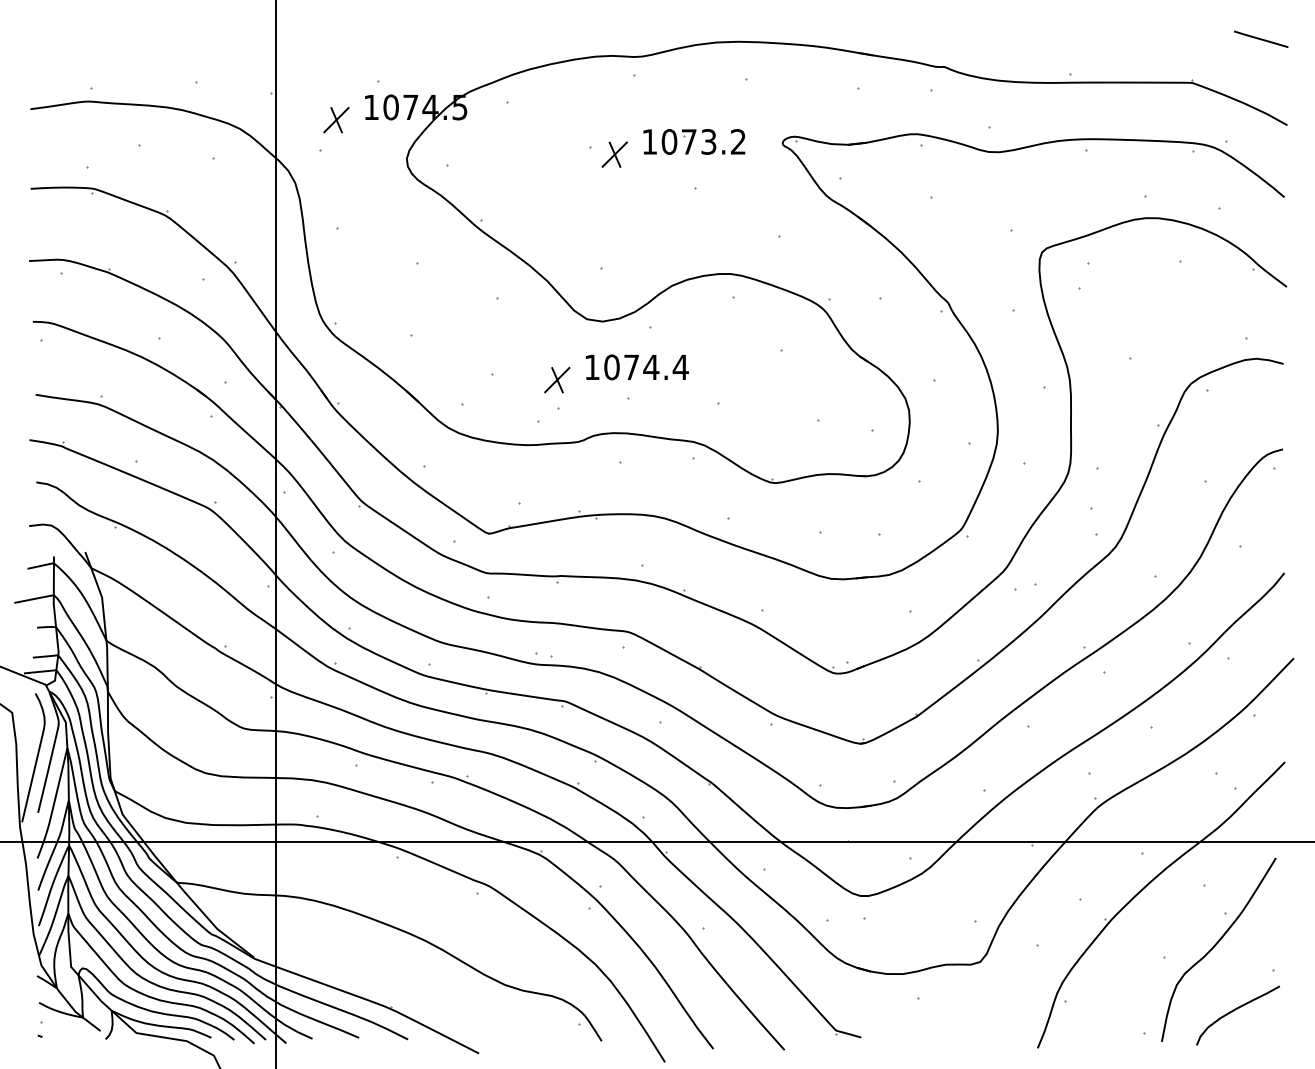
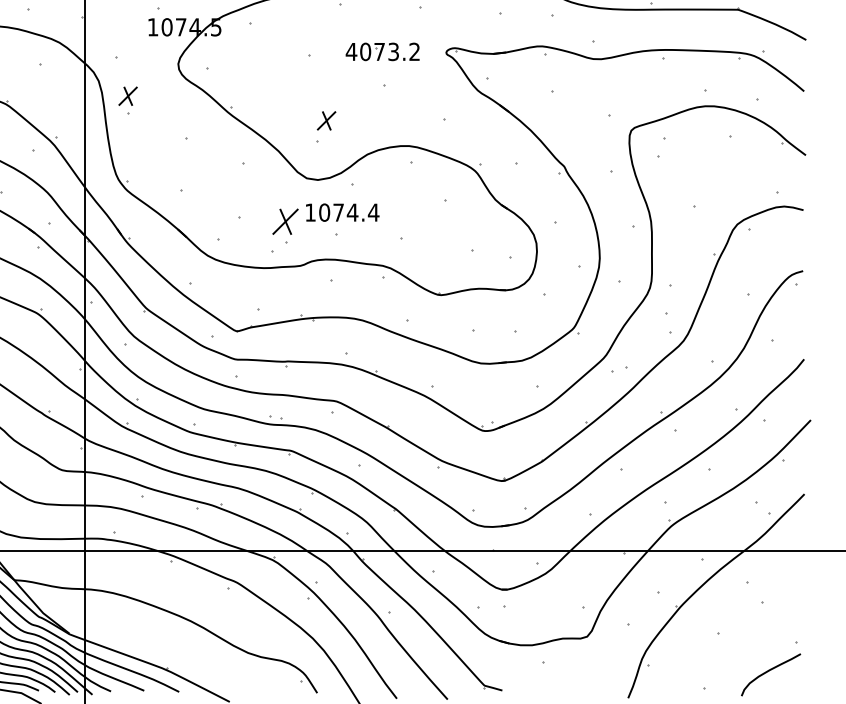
part: (336, 120) -> (128, 96), moved
text: (649, 141) -> (351, 51), 1073.2 -> 4073.2
part: (614, 154) -> (326, 120), moved
part: (557, 379) -> (285, 221), size x1.4
curve: (1215, 946) -> (754, 625), removed

